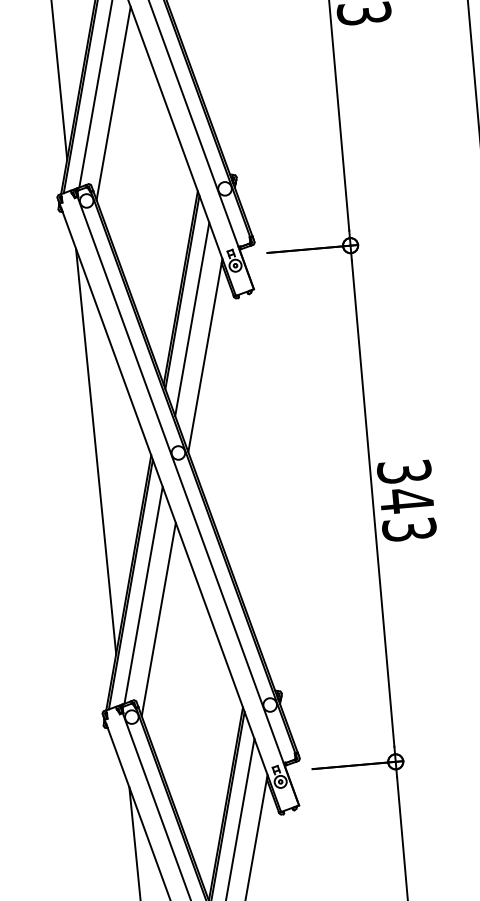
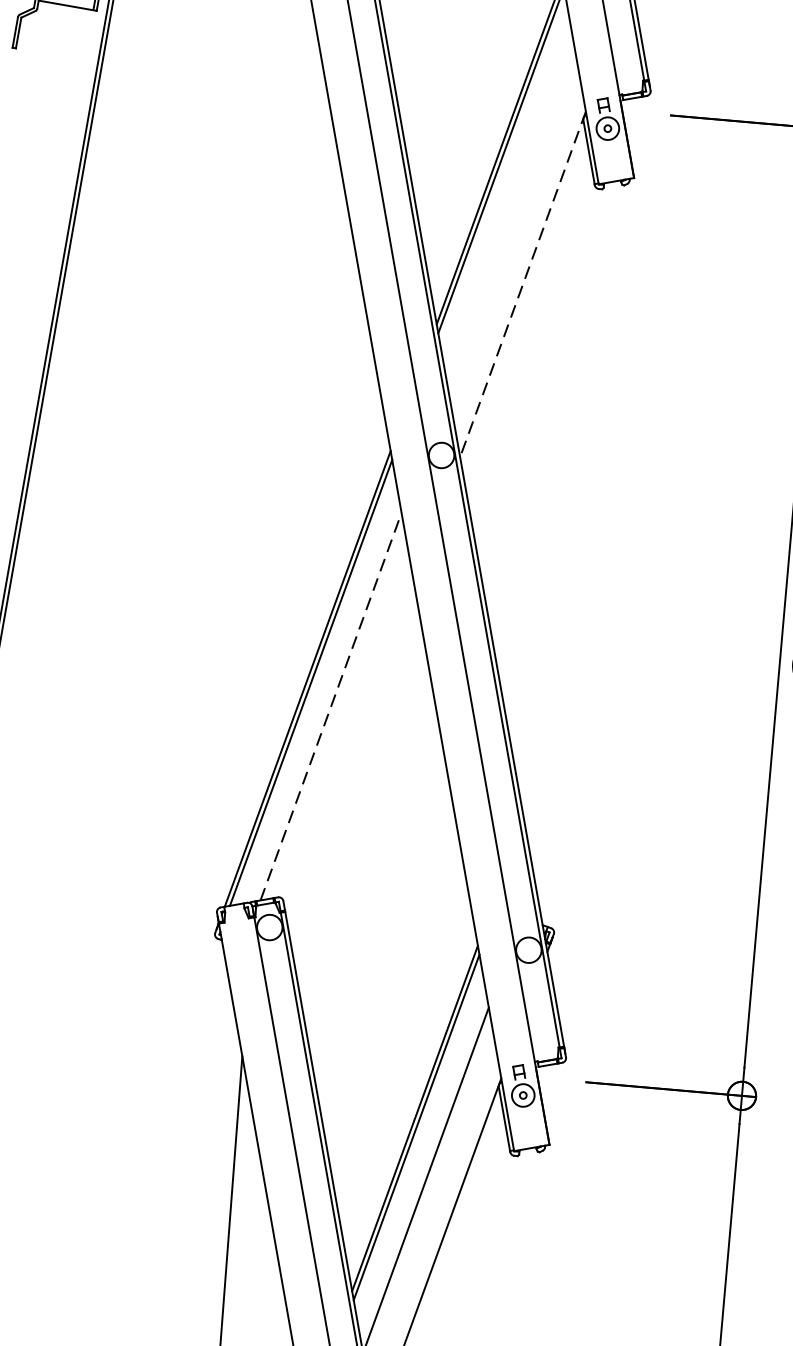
line: (192, 319) -> (510, 213), removed
line: (205, 355) -> (523, 284), solid -> dashed
line: (96, 451) -> (290, 426), removed
line: (143, 594) -> (331, 705), solid -> dashed
line: (158, 619) -> (350, 756), removed

